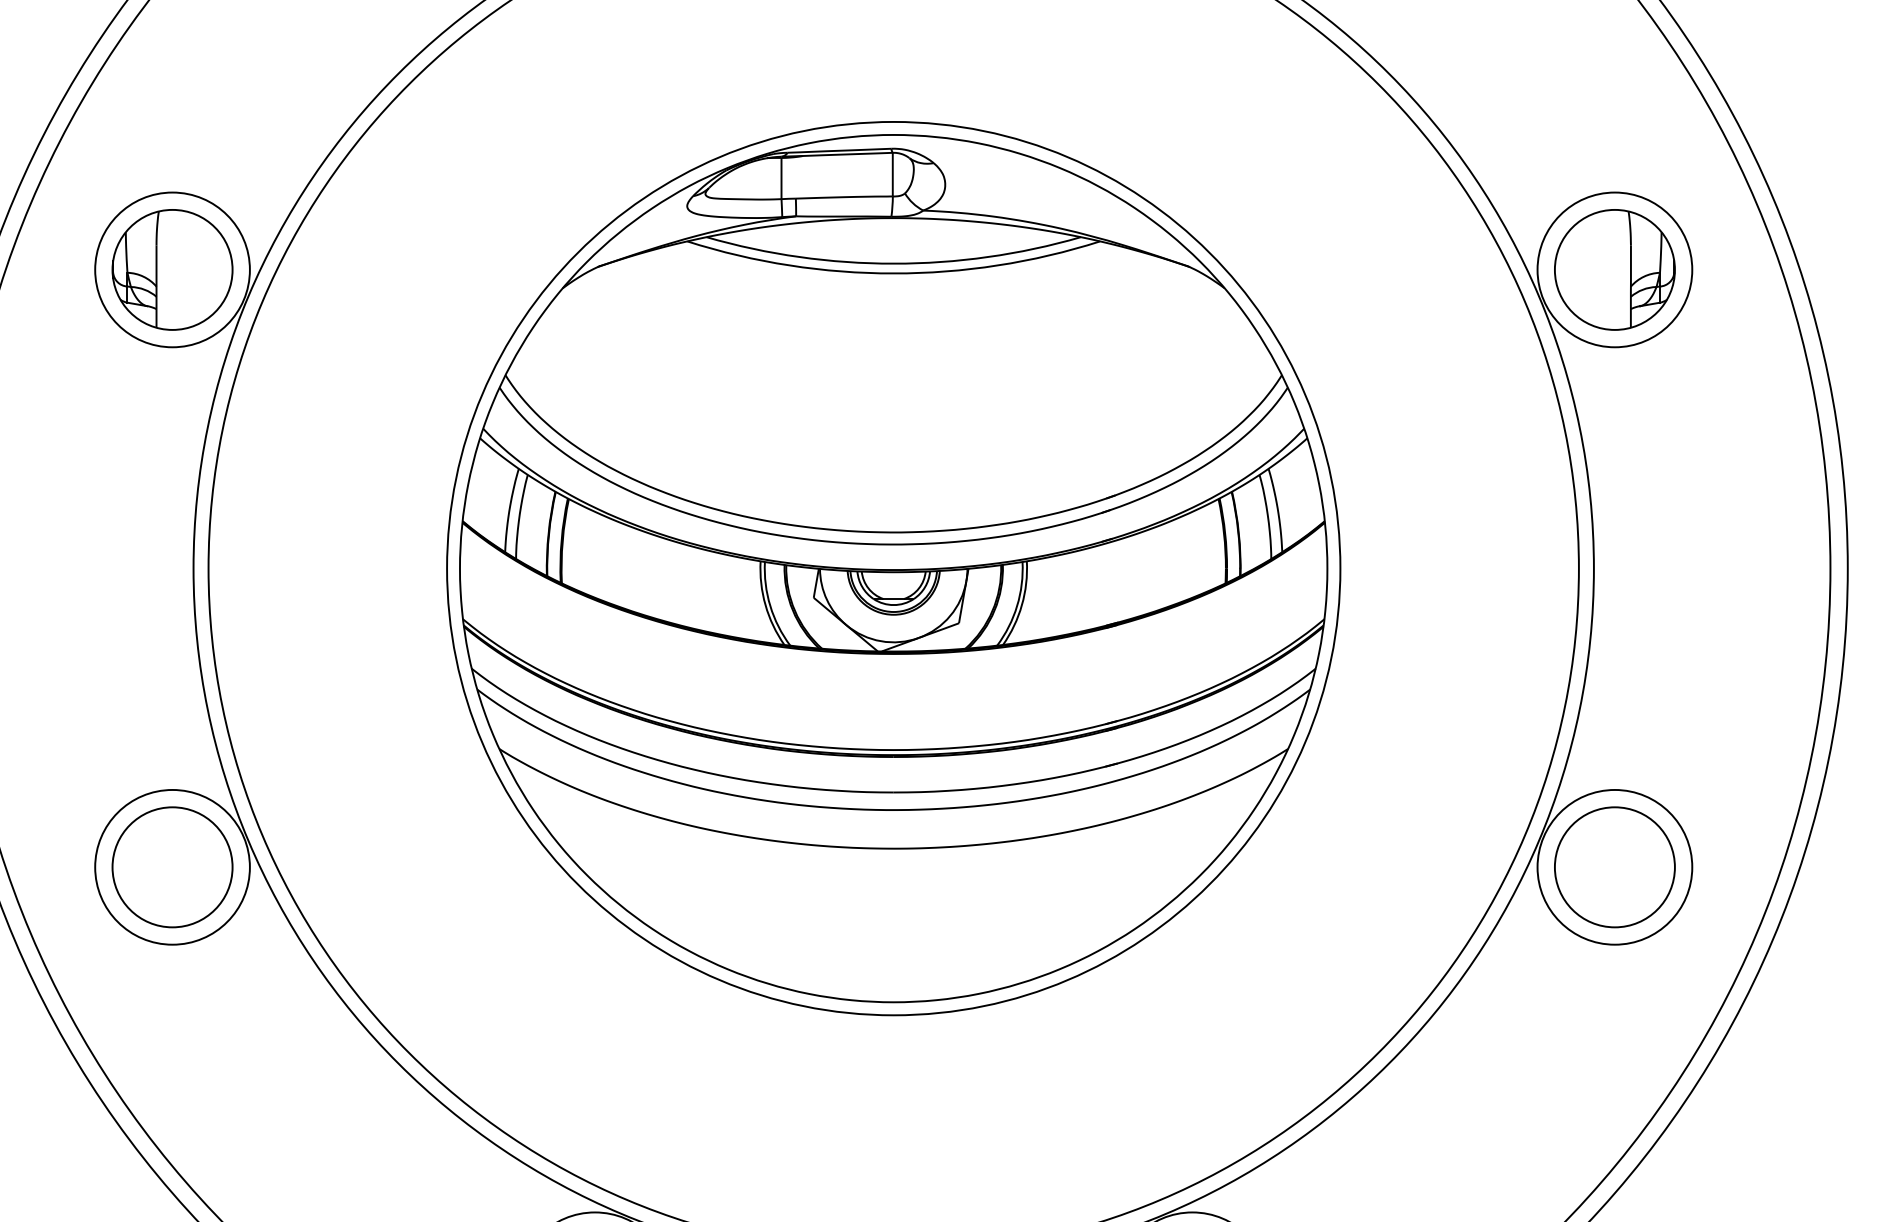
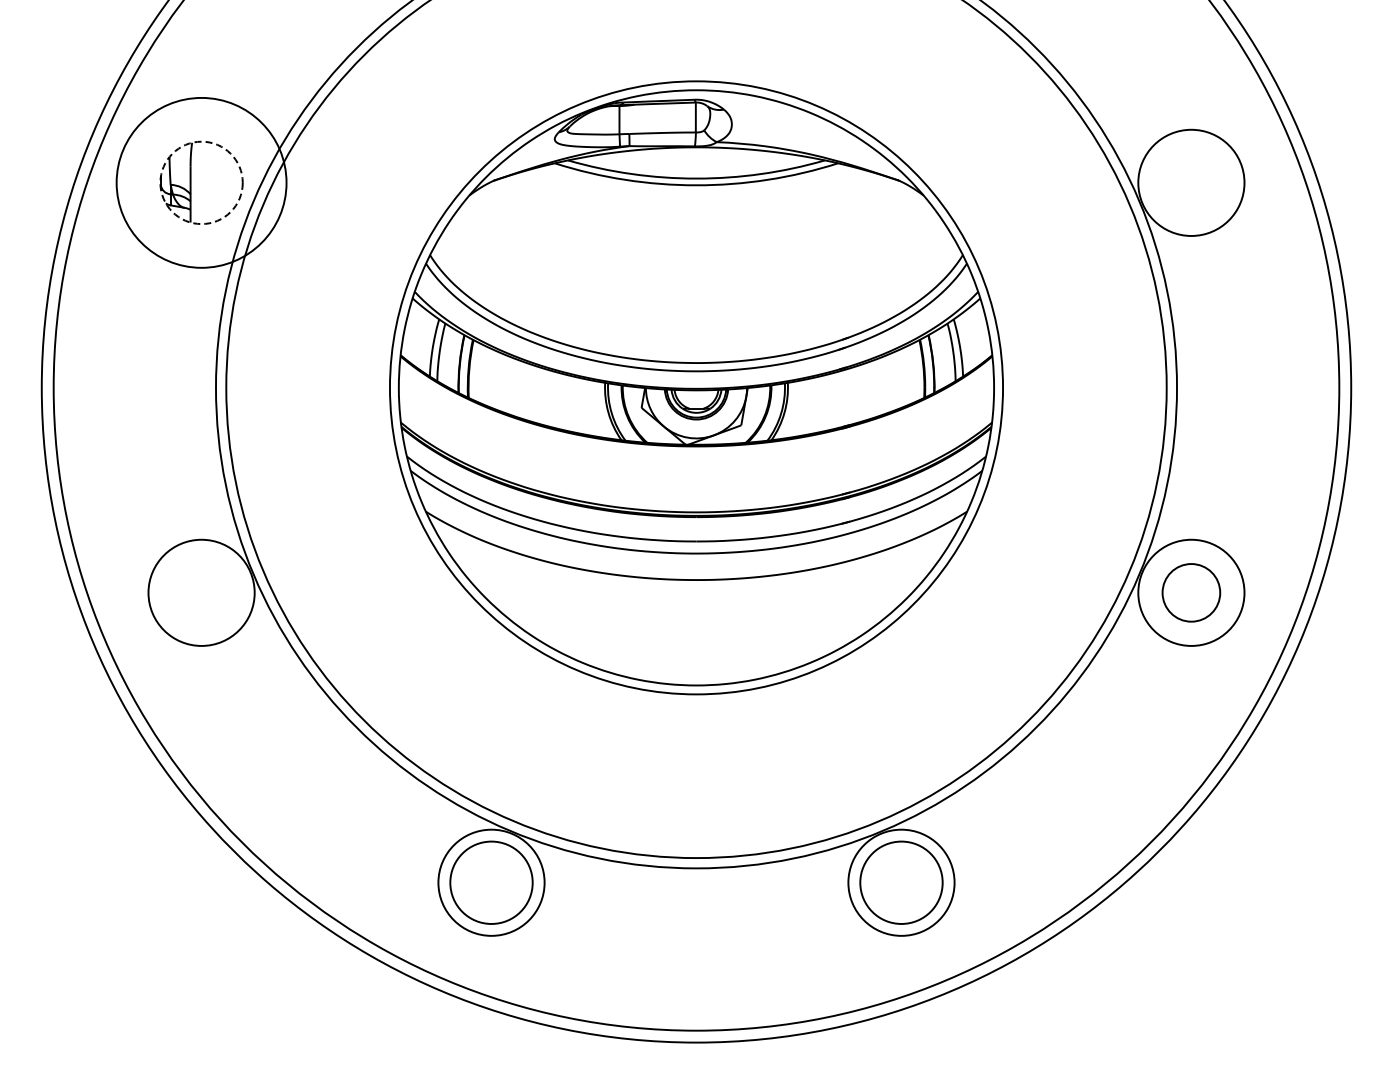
circle: (172, 269) -> (201, 182), size x1.6
circle: (172, 269) -> (201, 182), solid -> dashed
part: (1615, 269) -> (1191, 182), removed
circle: (172, 866) -> (201, 592), removed
circle: (1615, 866) -> (1191, 592), size x0.7

